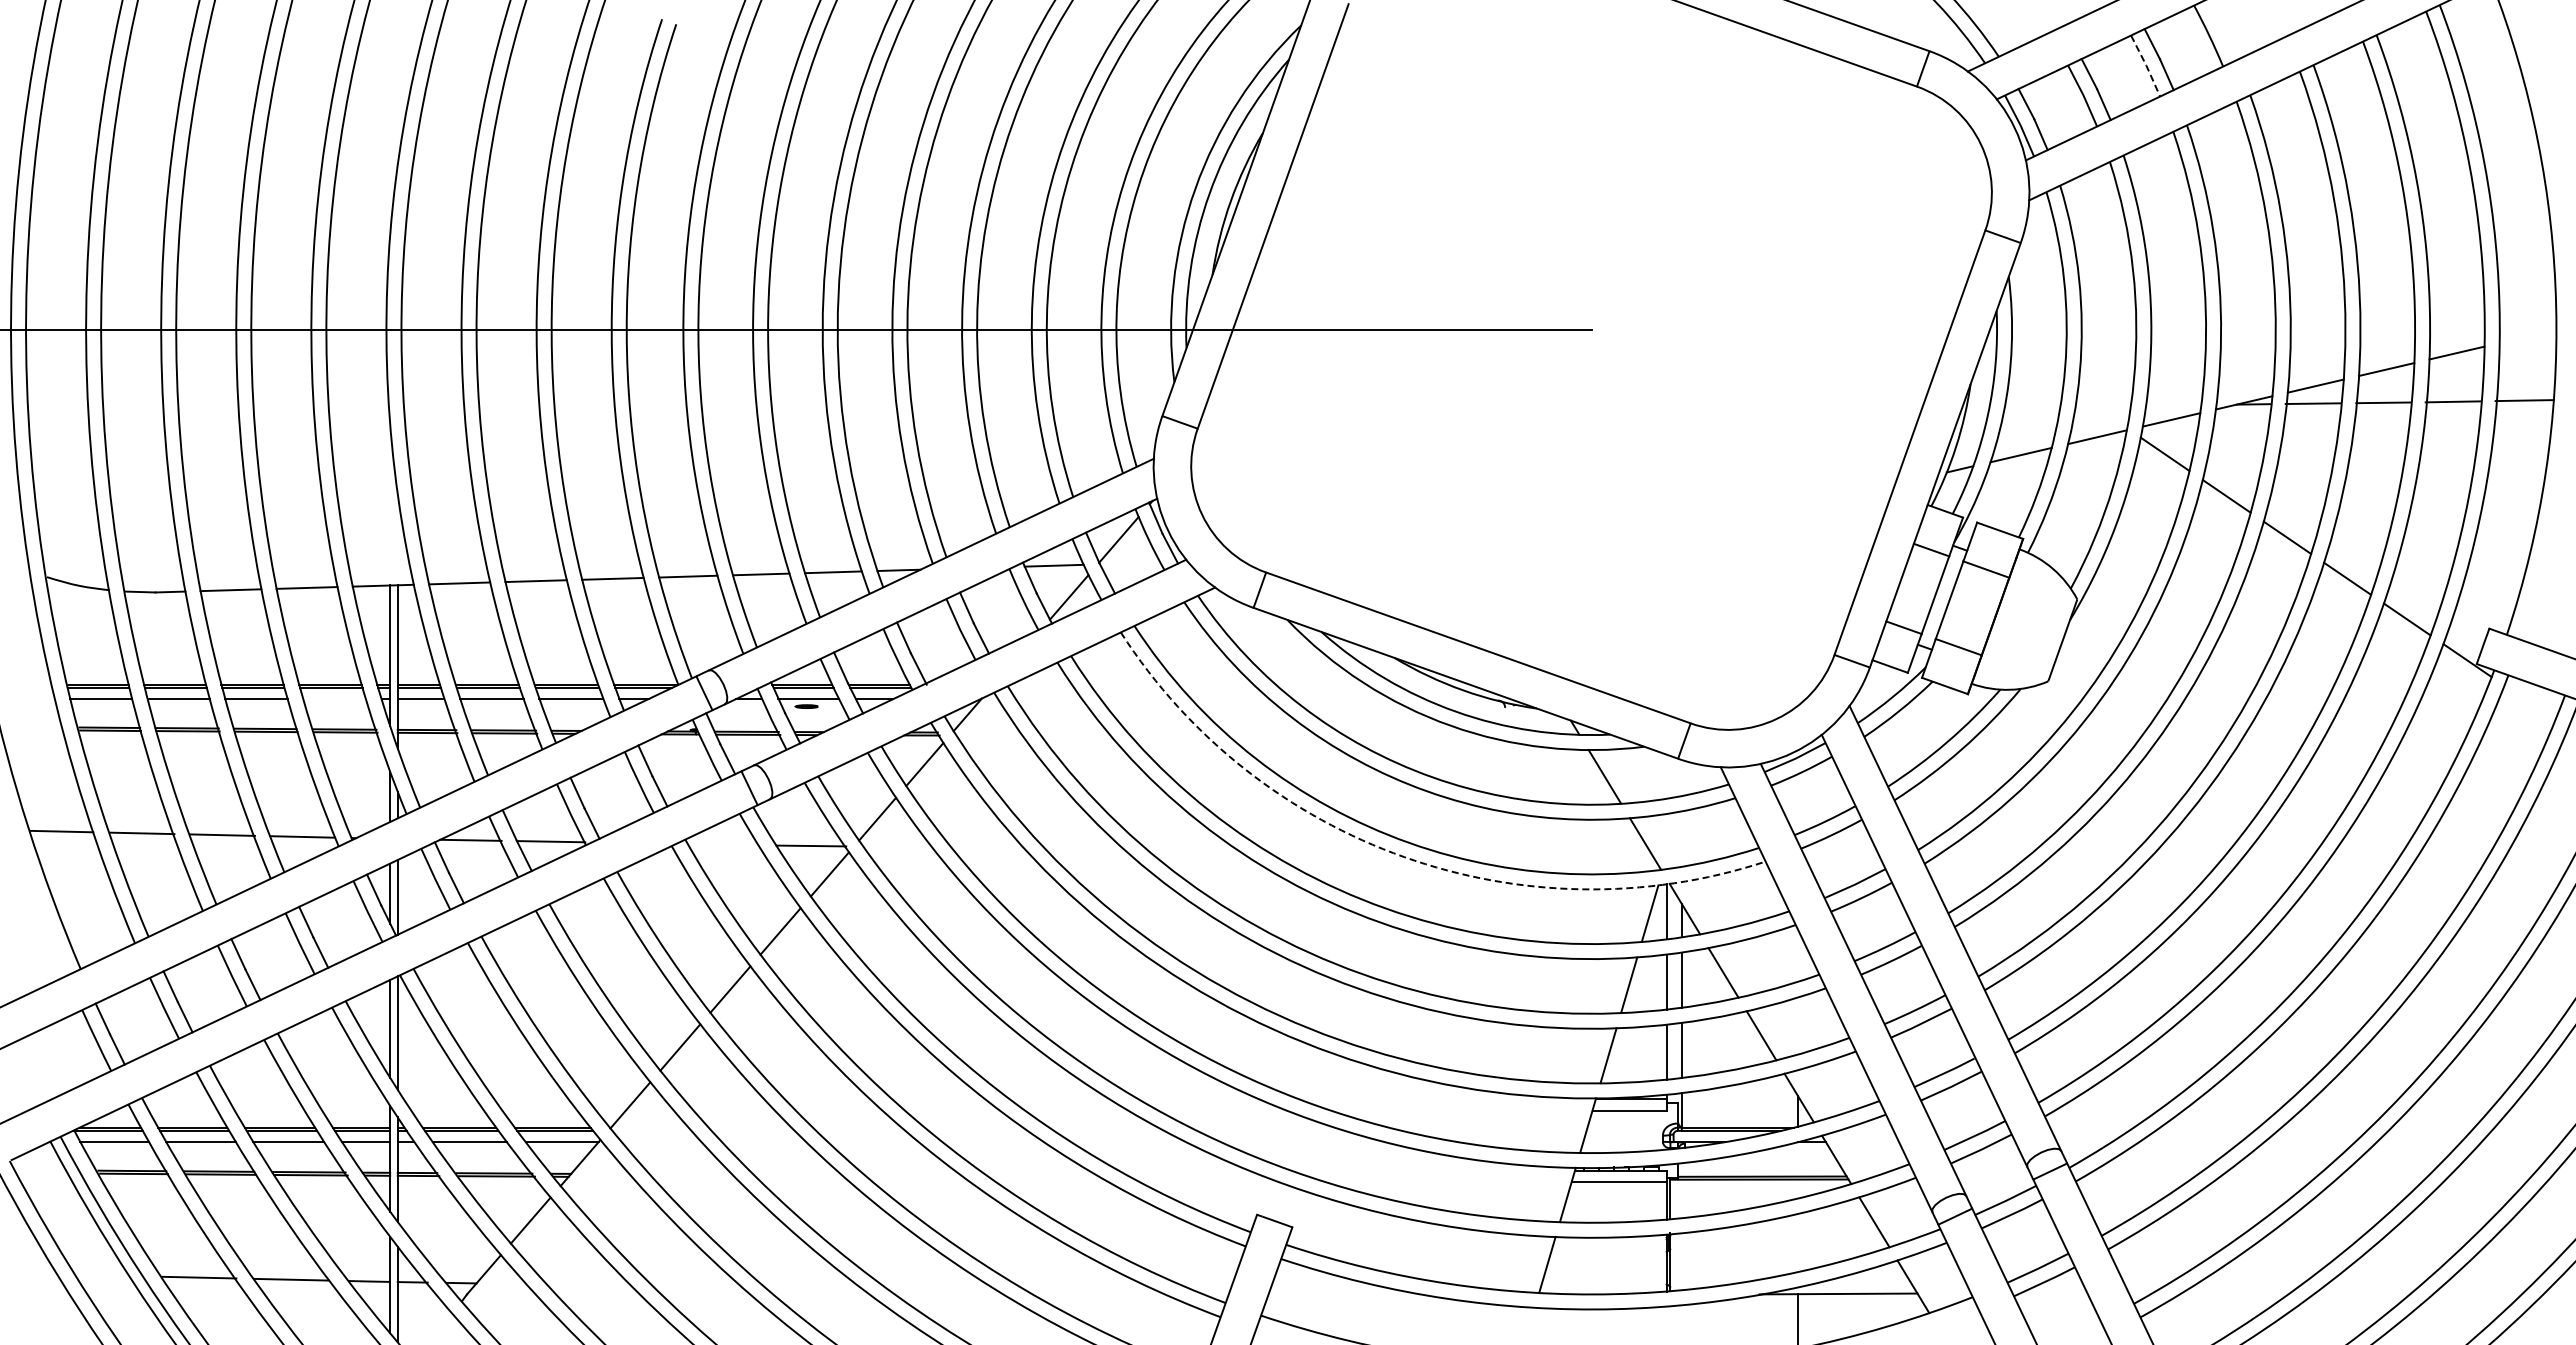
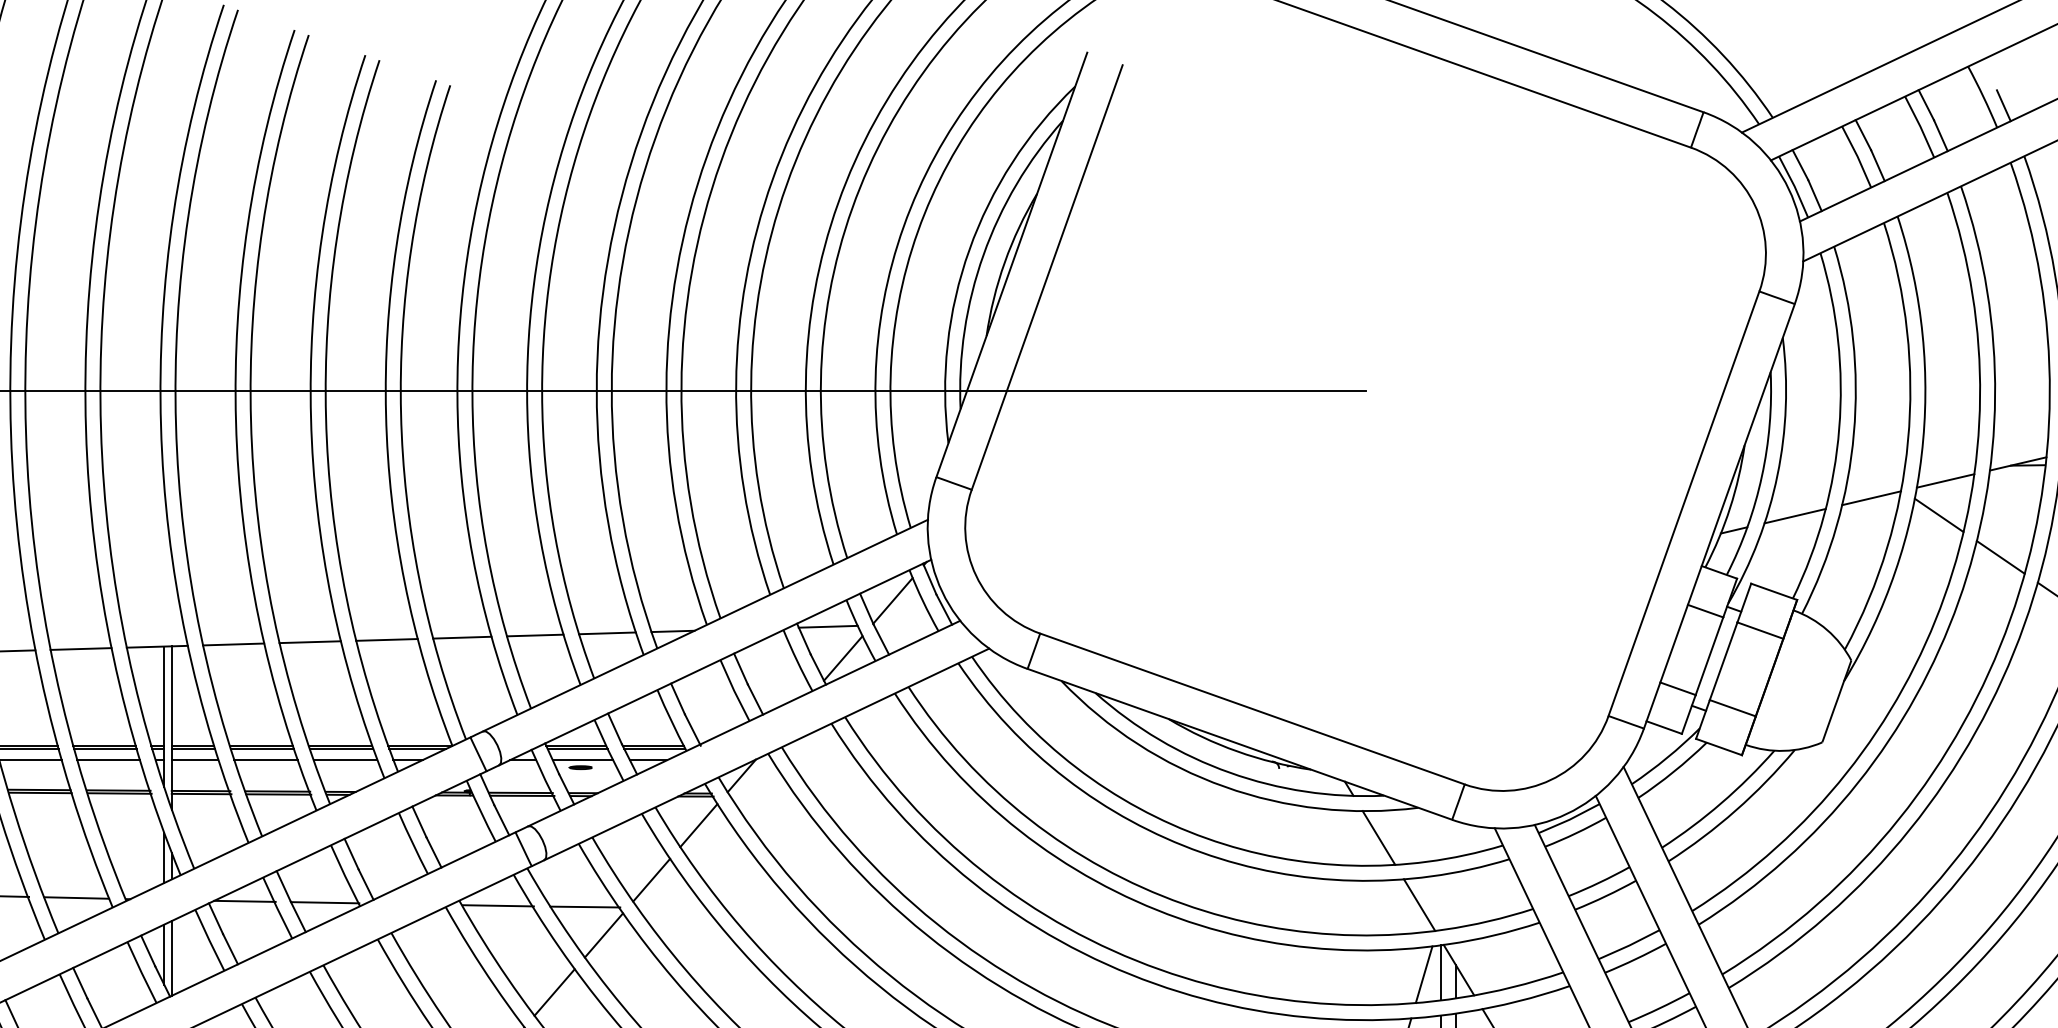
line: (2229, 44) -> (2003, 105), added
line: (2146, 65) -> (1920, 126), dashed -> solid
line: (334, 699) -> (108, 760), added
line: (723, 844) -> (497, 905), added
arc: (1404, 857) -> (1178, 918), dashed -> solid

